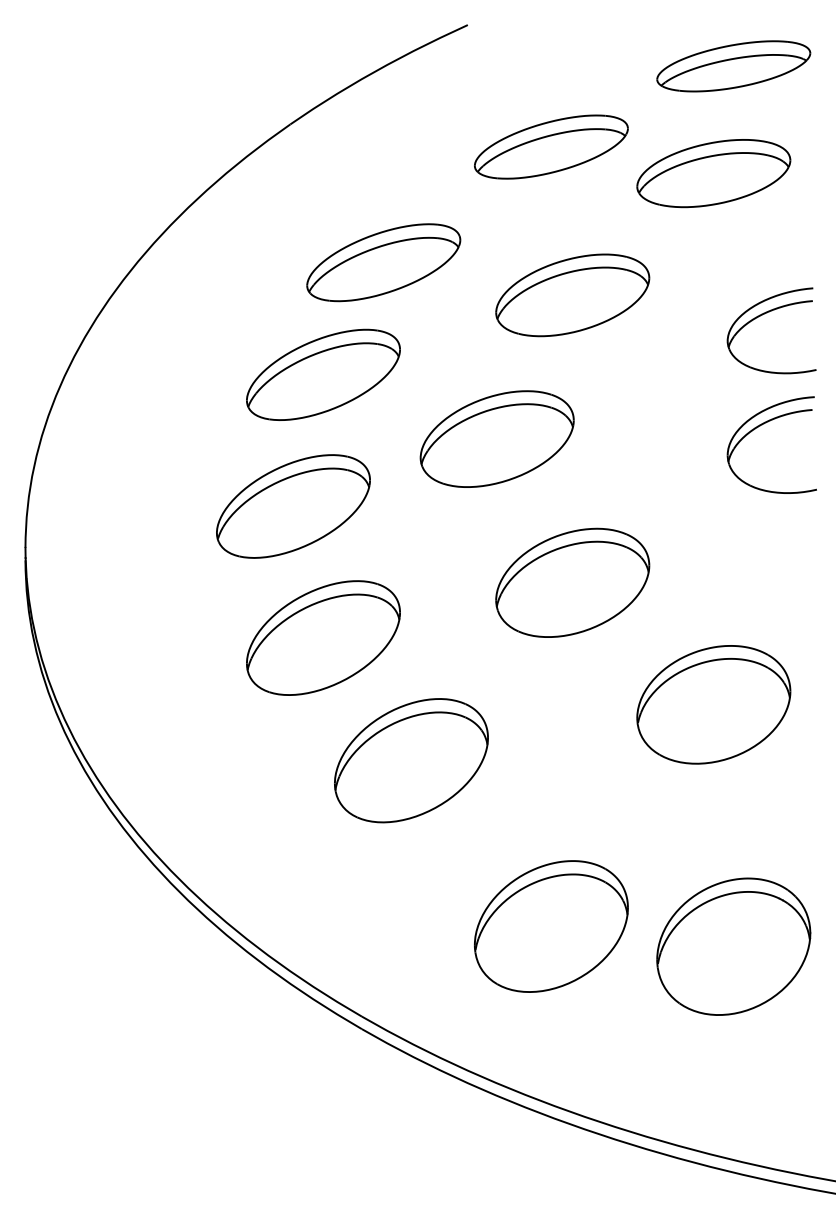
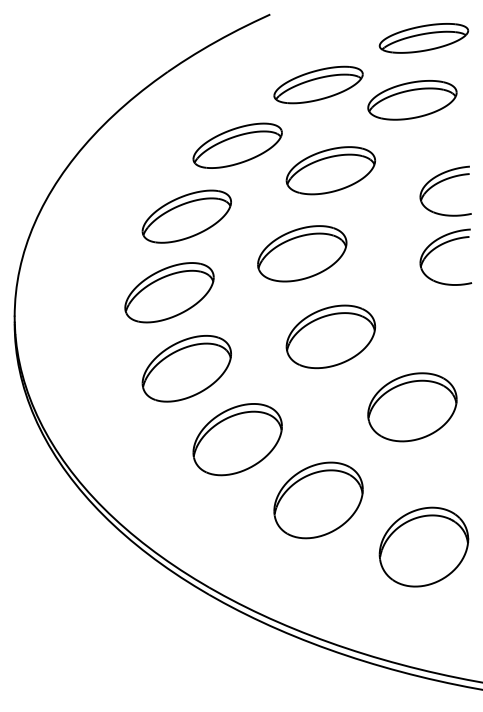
part: (383, 262) -> (237, 145), moved
part: (497, 438) -> (302, 253), moved
part: (551, 926) -> (318, 500), moved

